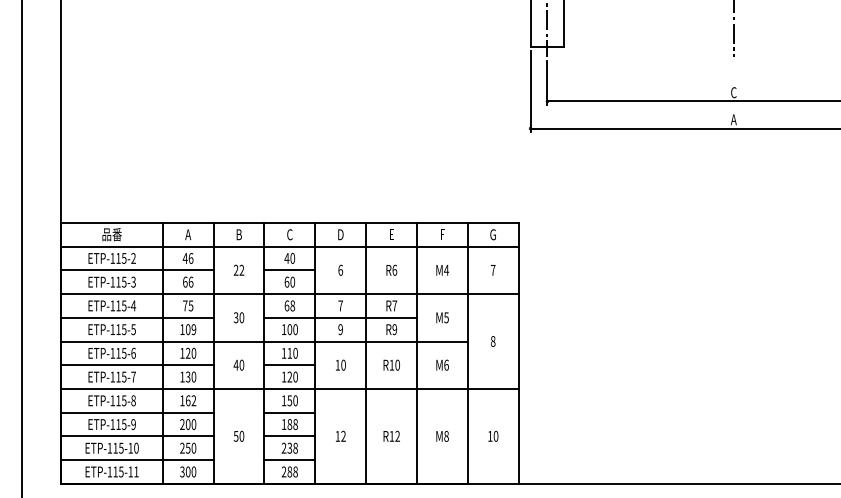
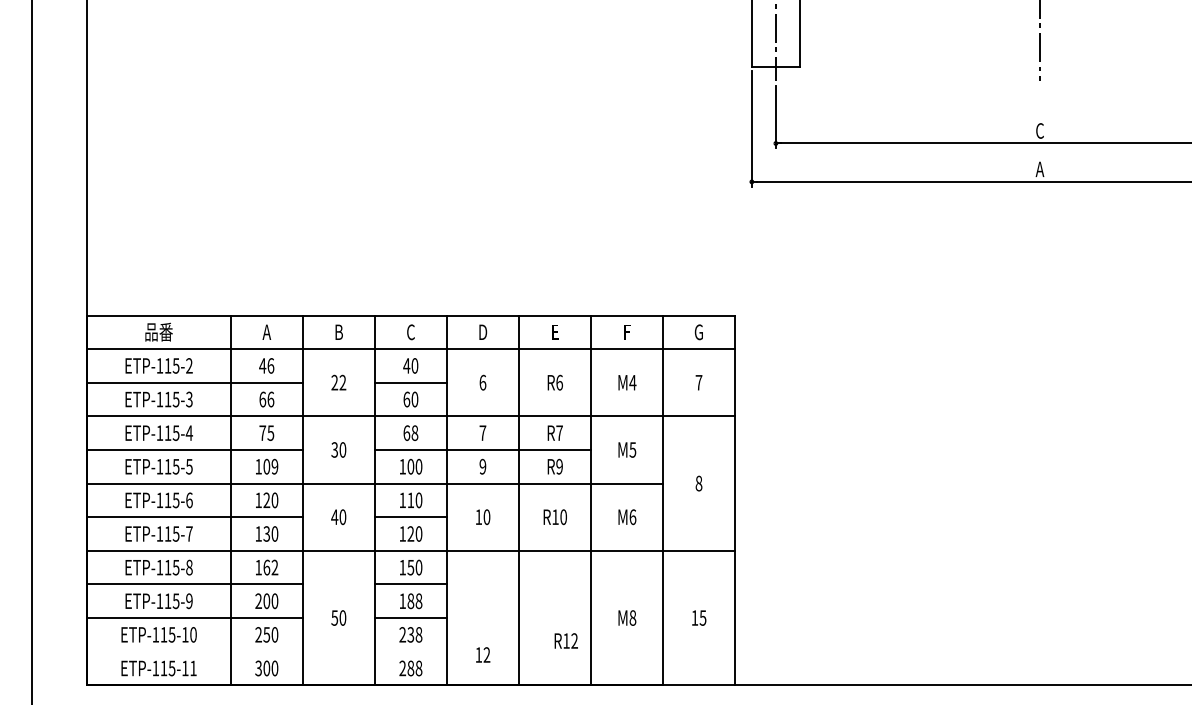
text: (341, 436) -> (483, 654), moved
text: (391, 436) -> (565, 640), moved
text: (495, 436) -> (702, 617), 10 -> 15
line: (137, 460) -> (194, 651), removed
line: (289, 460) -> (410, 651), removed

